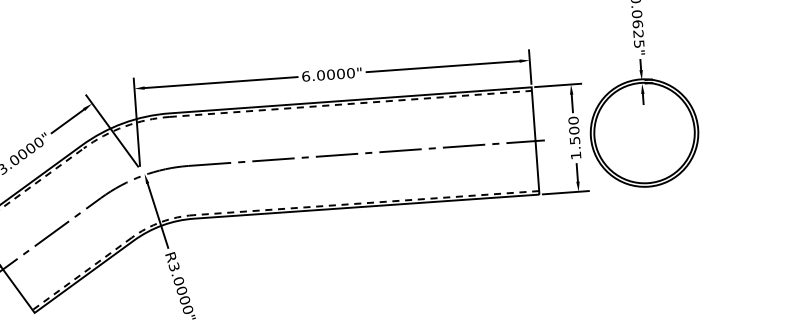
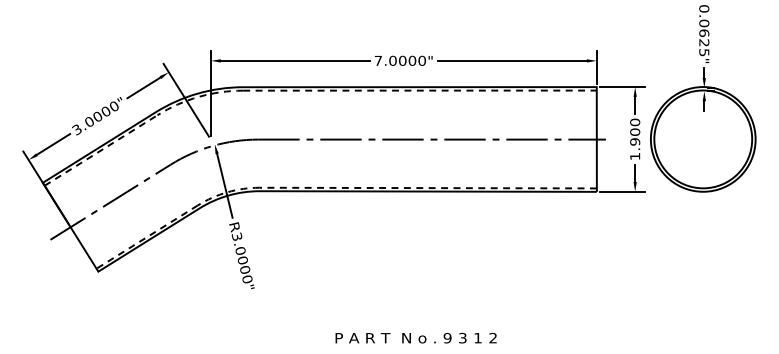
text: (306, 76) -> (378, 60), 6.0000" -> 7.0000"
text: (574, 140) -> (634, 141), 1.500 -> 1.900

